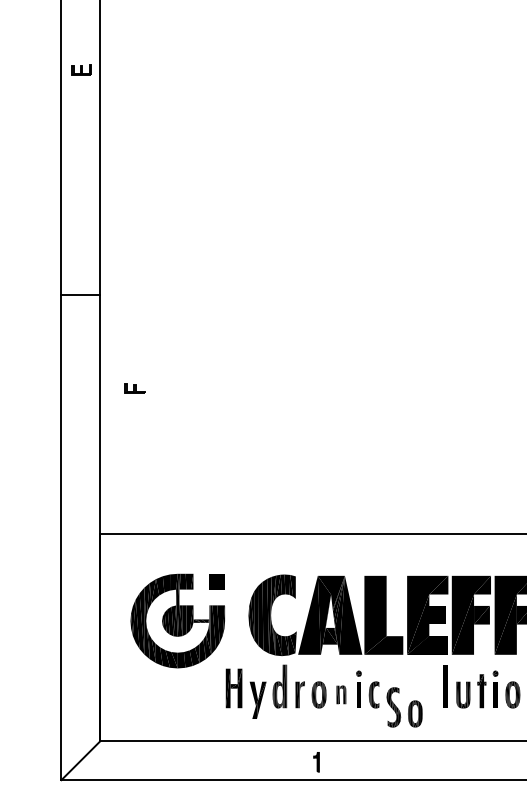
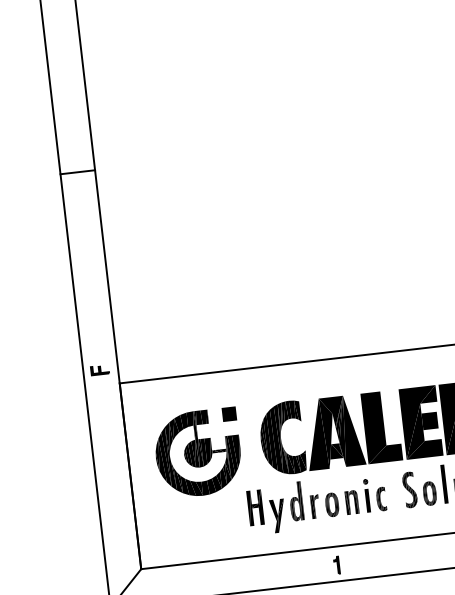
part: (134, 388) -> (99, 370), moved
part: (341, 694) -> (352, 502), size x1.43
part: (404, 707) -> (419, 488), moved

